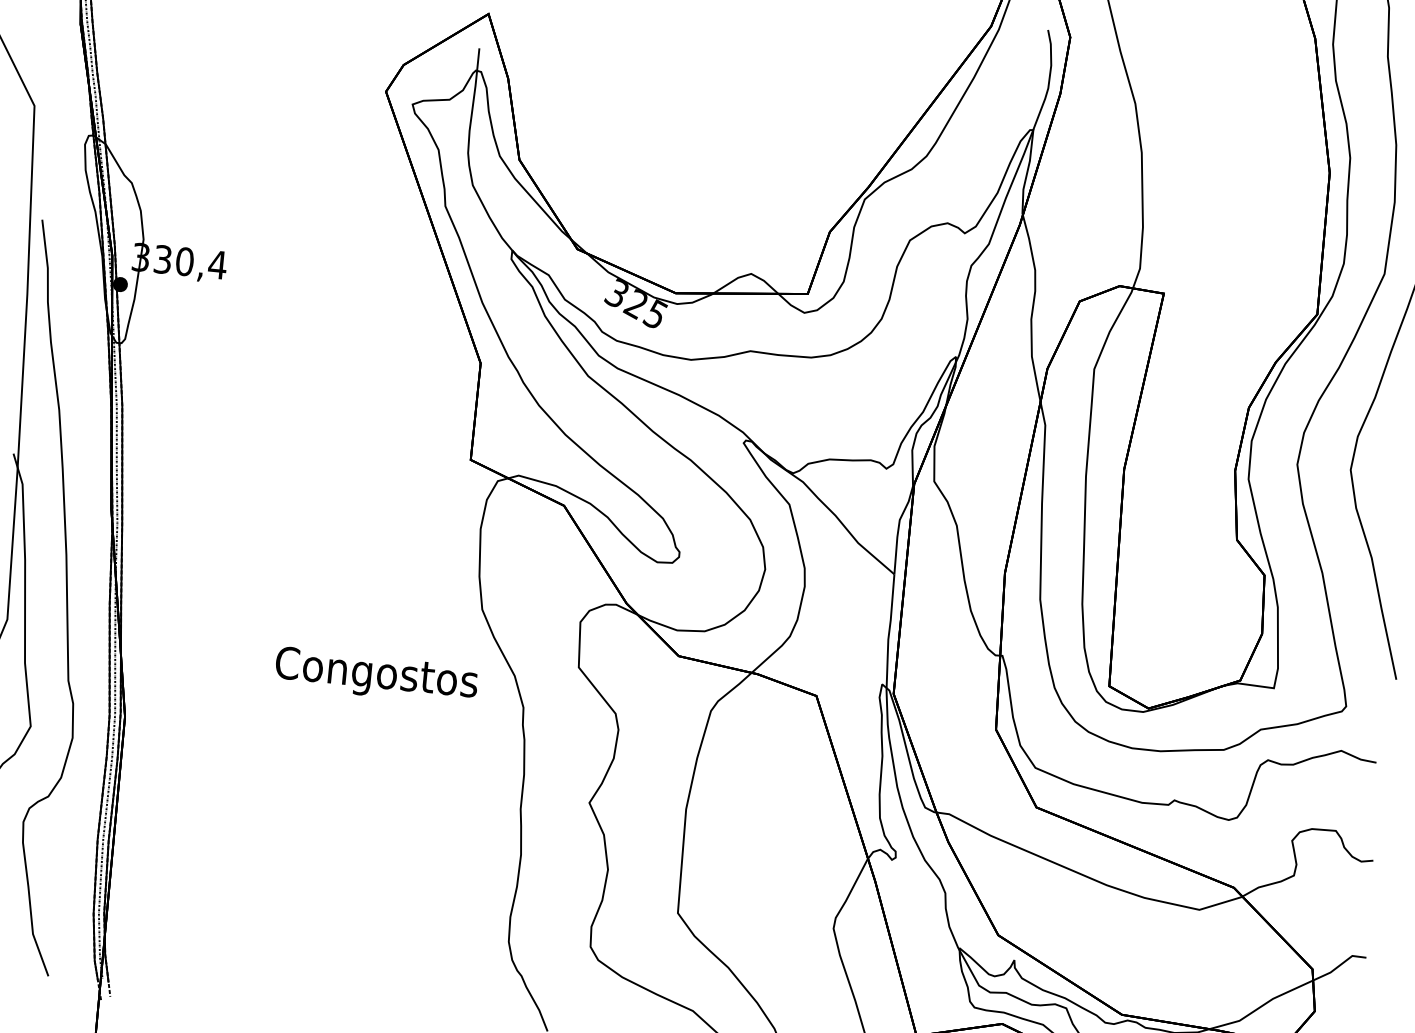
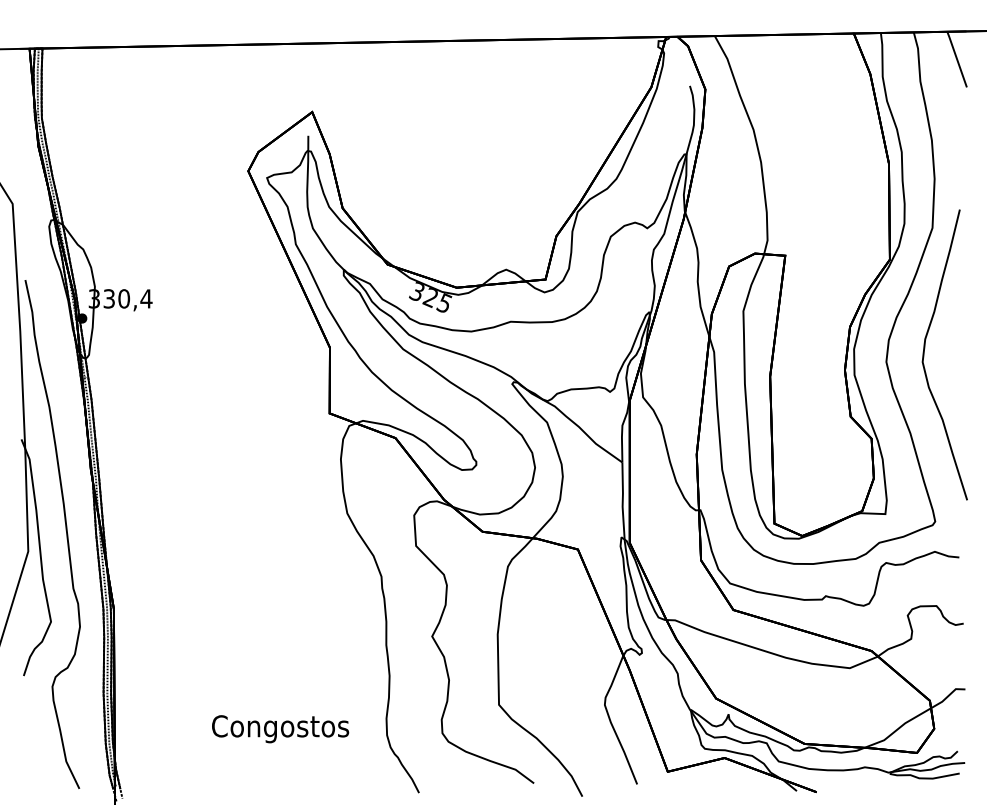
text: (376, 676) -> (280, 729), moved

